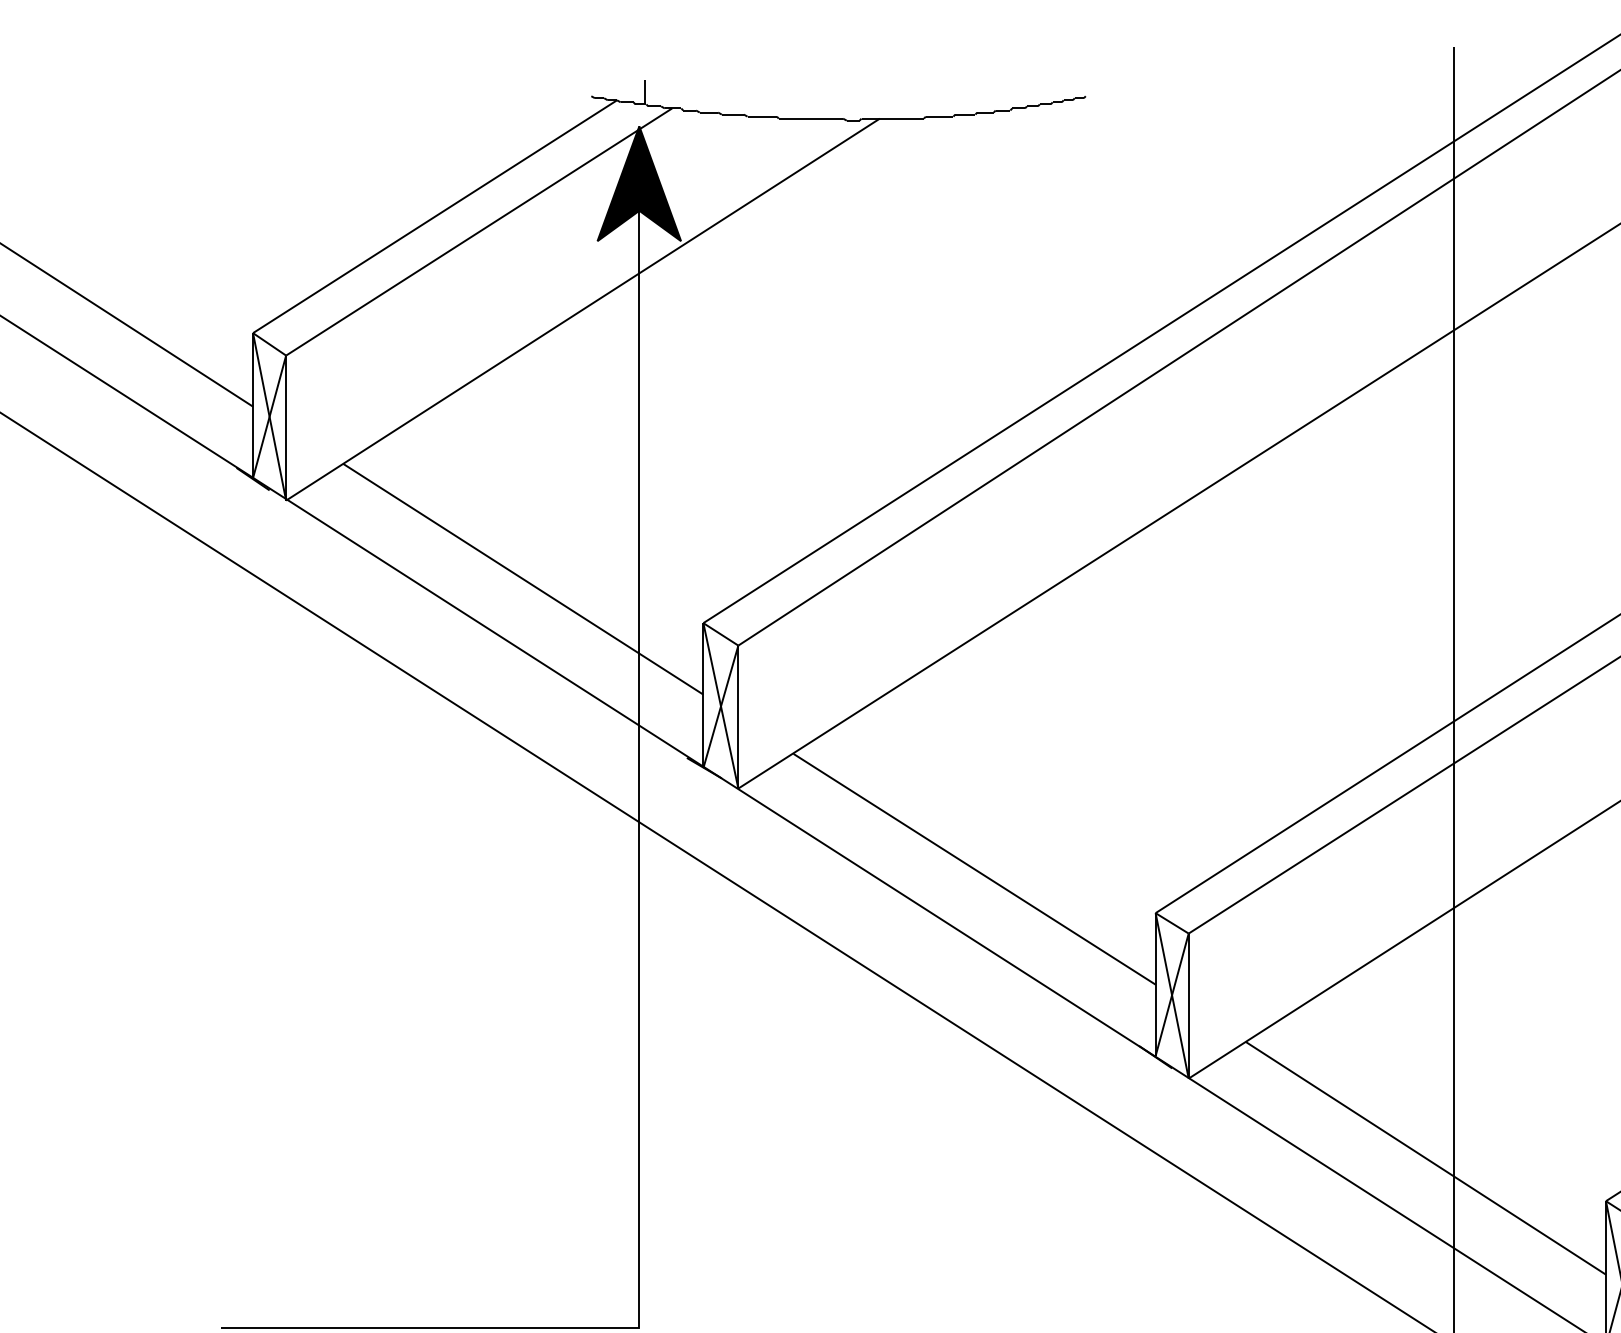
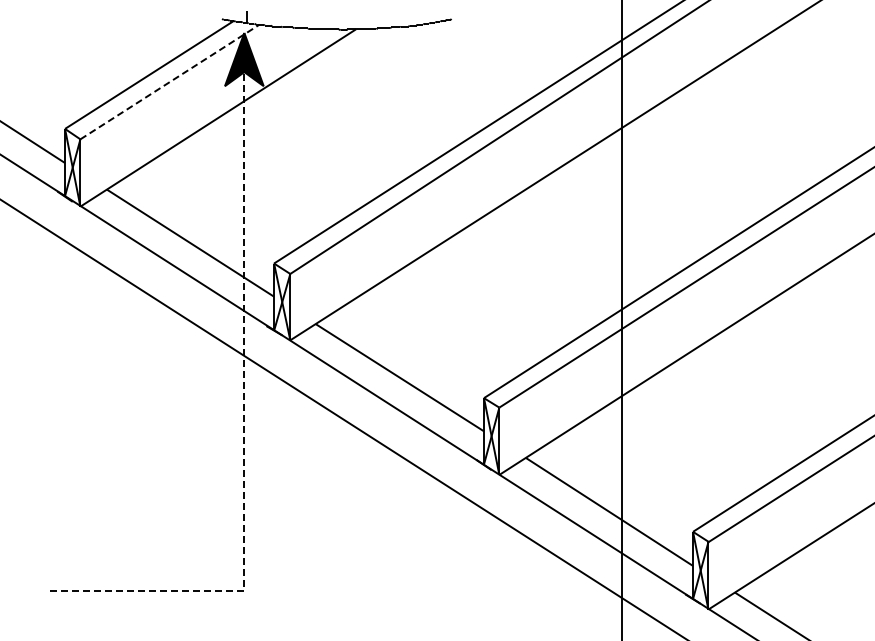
line: (480, 230) -> (170, 81), solid -> dashed
line: (639, 978) -> (244, 428), solid -> dashed

